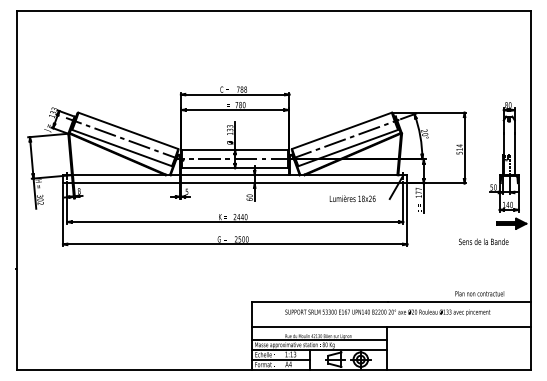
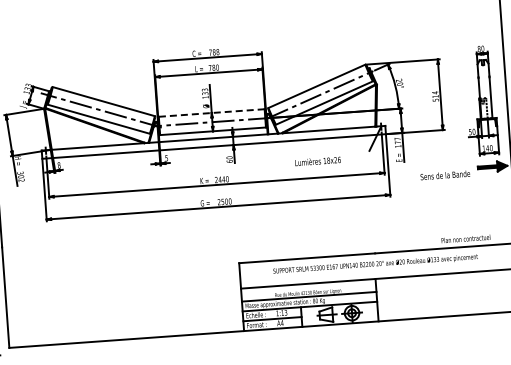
line: (234, 149) -> (211, 112), solid -> dashed
text: (352, 198) -> (317, 161), moved
text: (483, 241) -> (445, 175), moved

